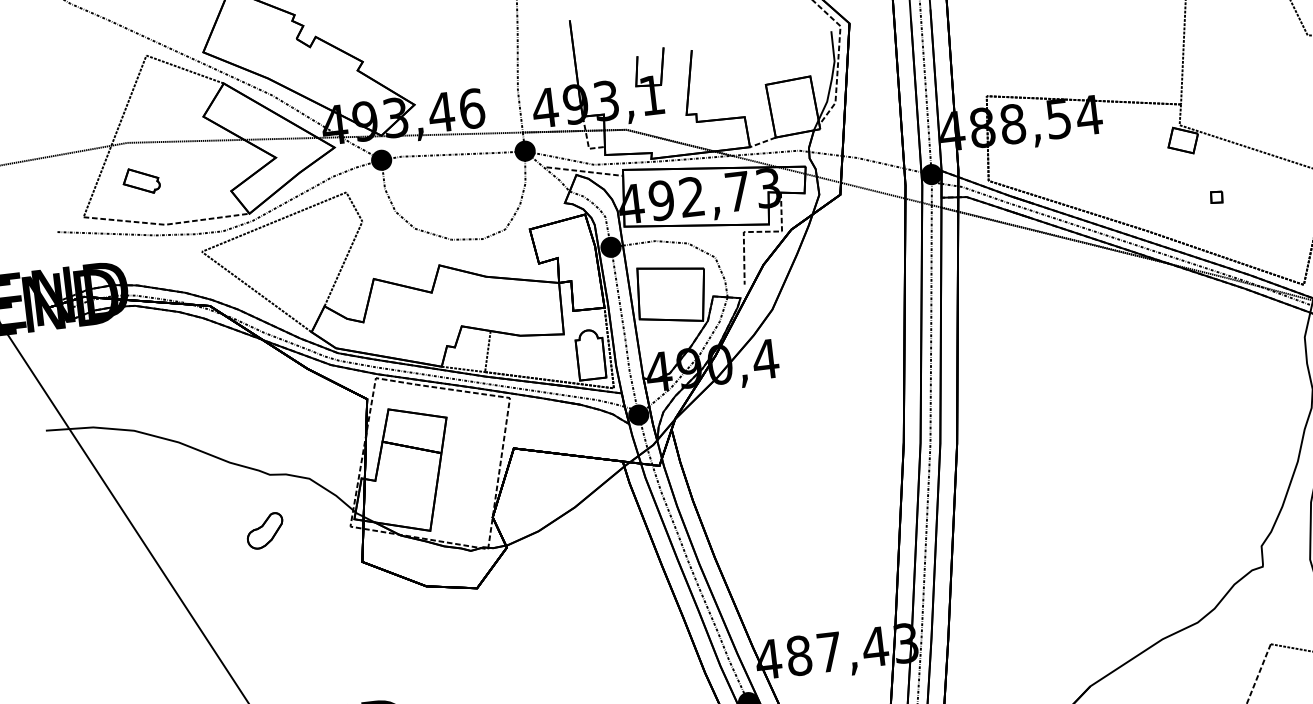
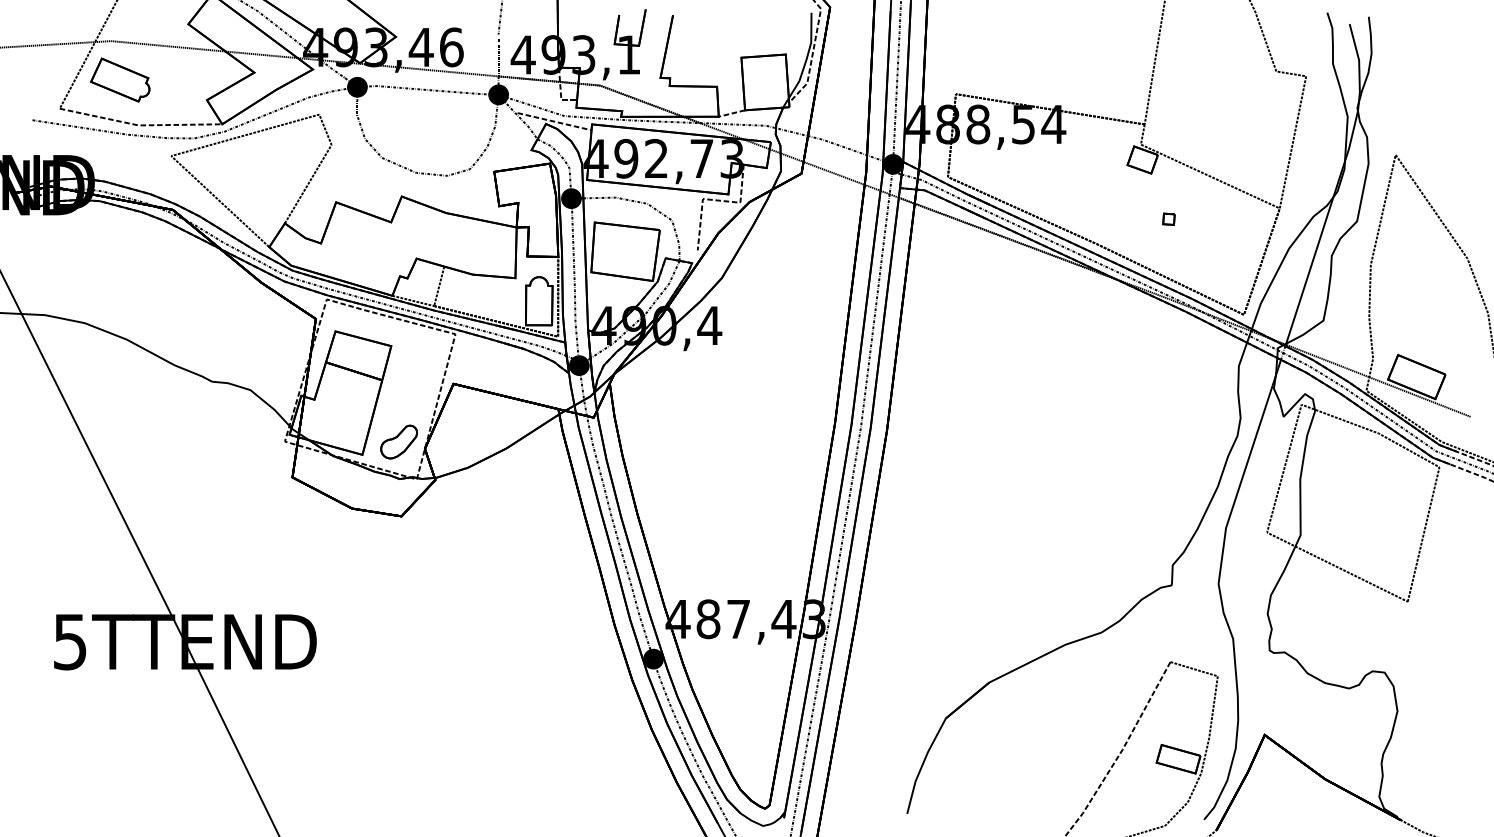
part: (141, 180) -> (120, 79), size x1.67
part: (264, 530) -> (398, 441), moved

